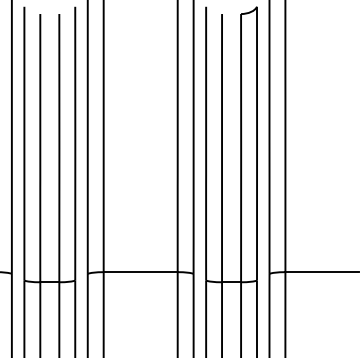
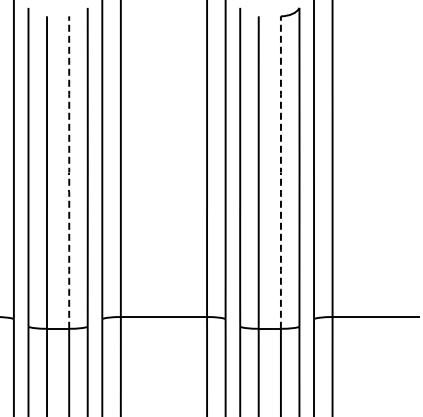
arc: (59, 148) -> (69, 172), solid -> dashed
arc: (240, 148) -> (280, 172), solid -> dashed

